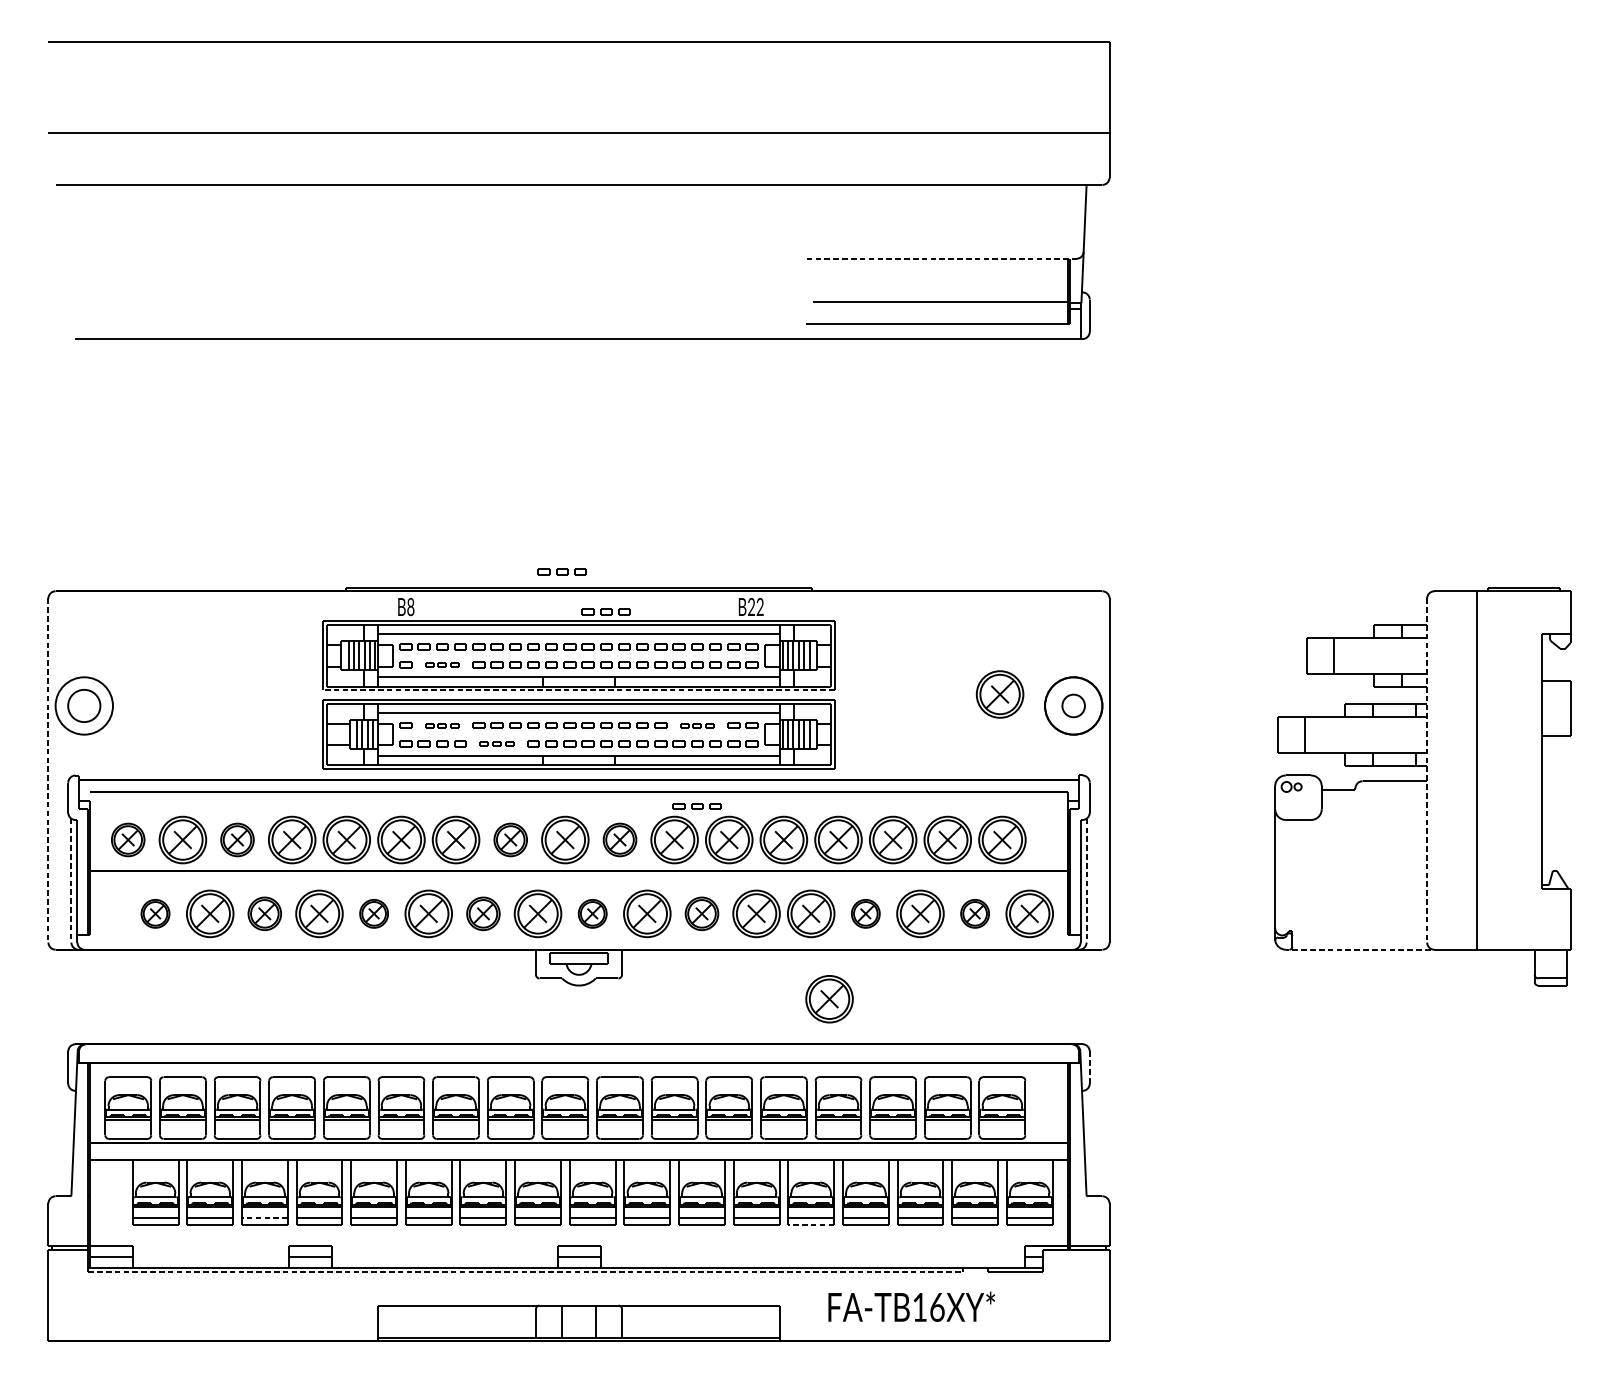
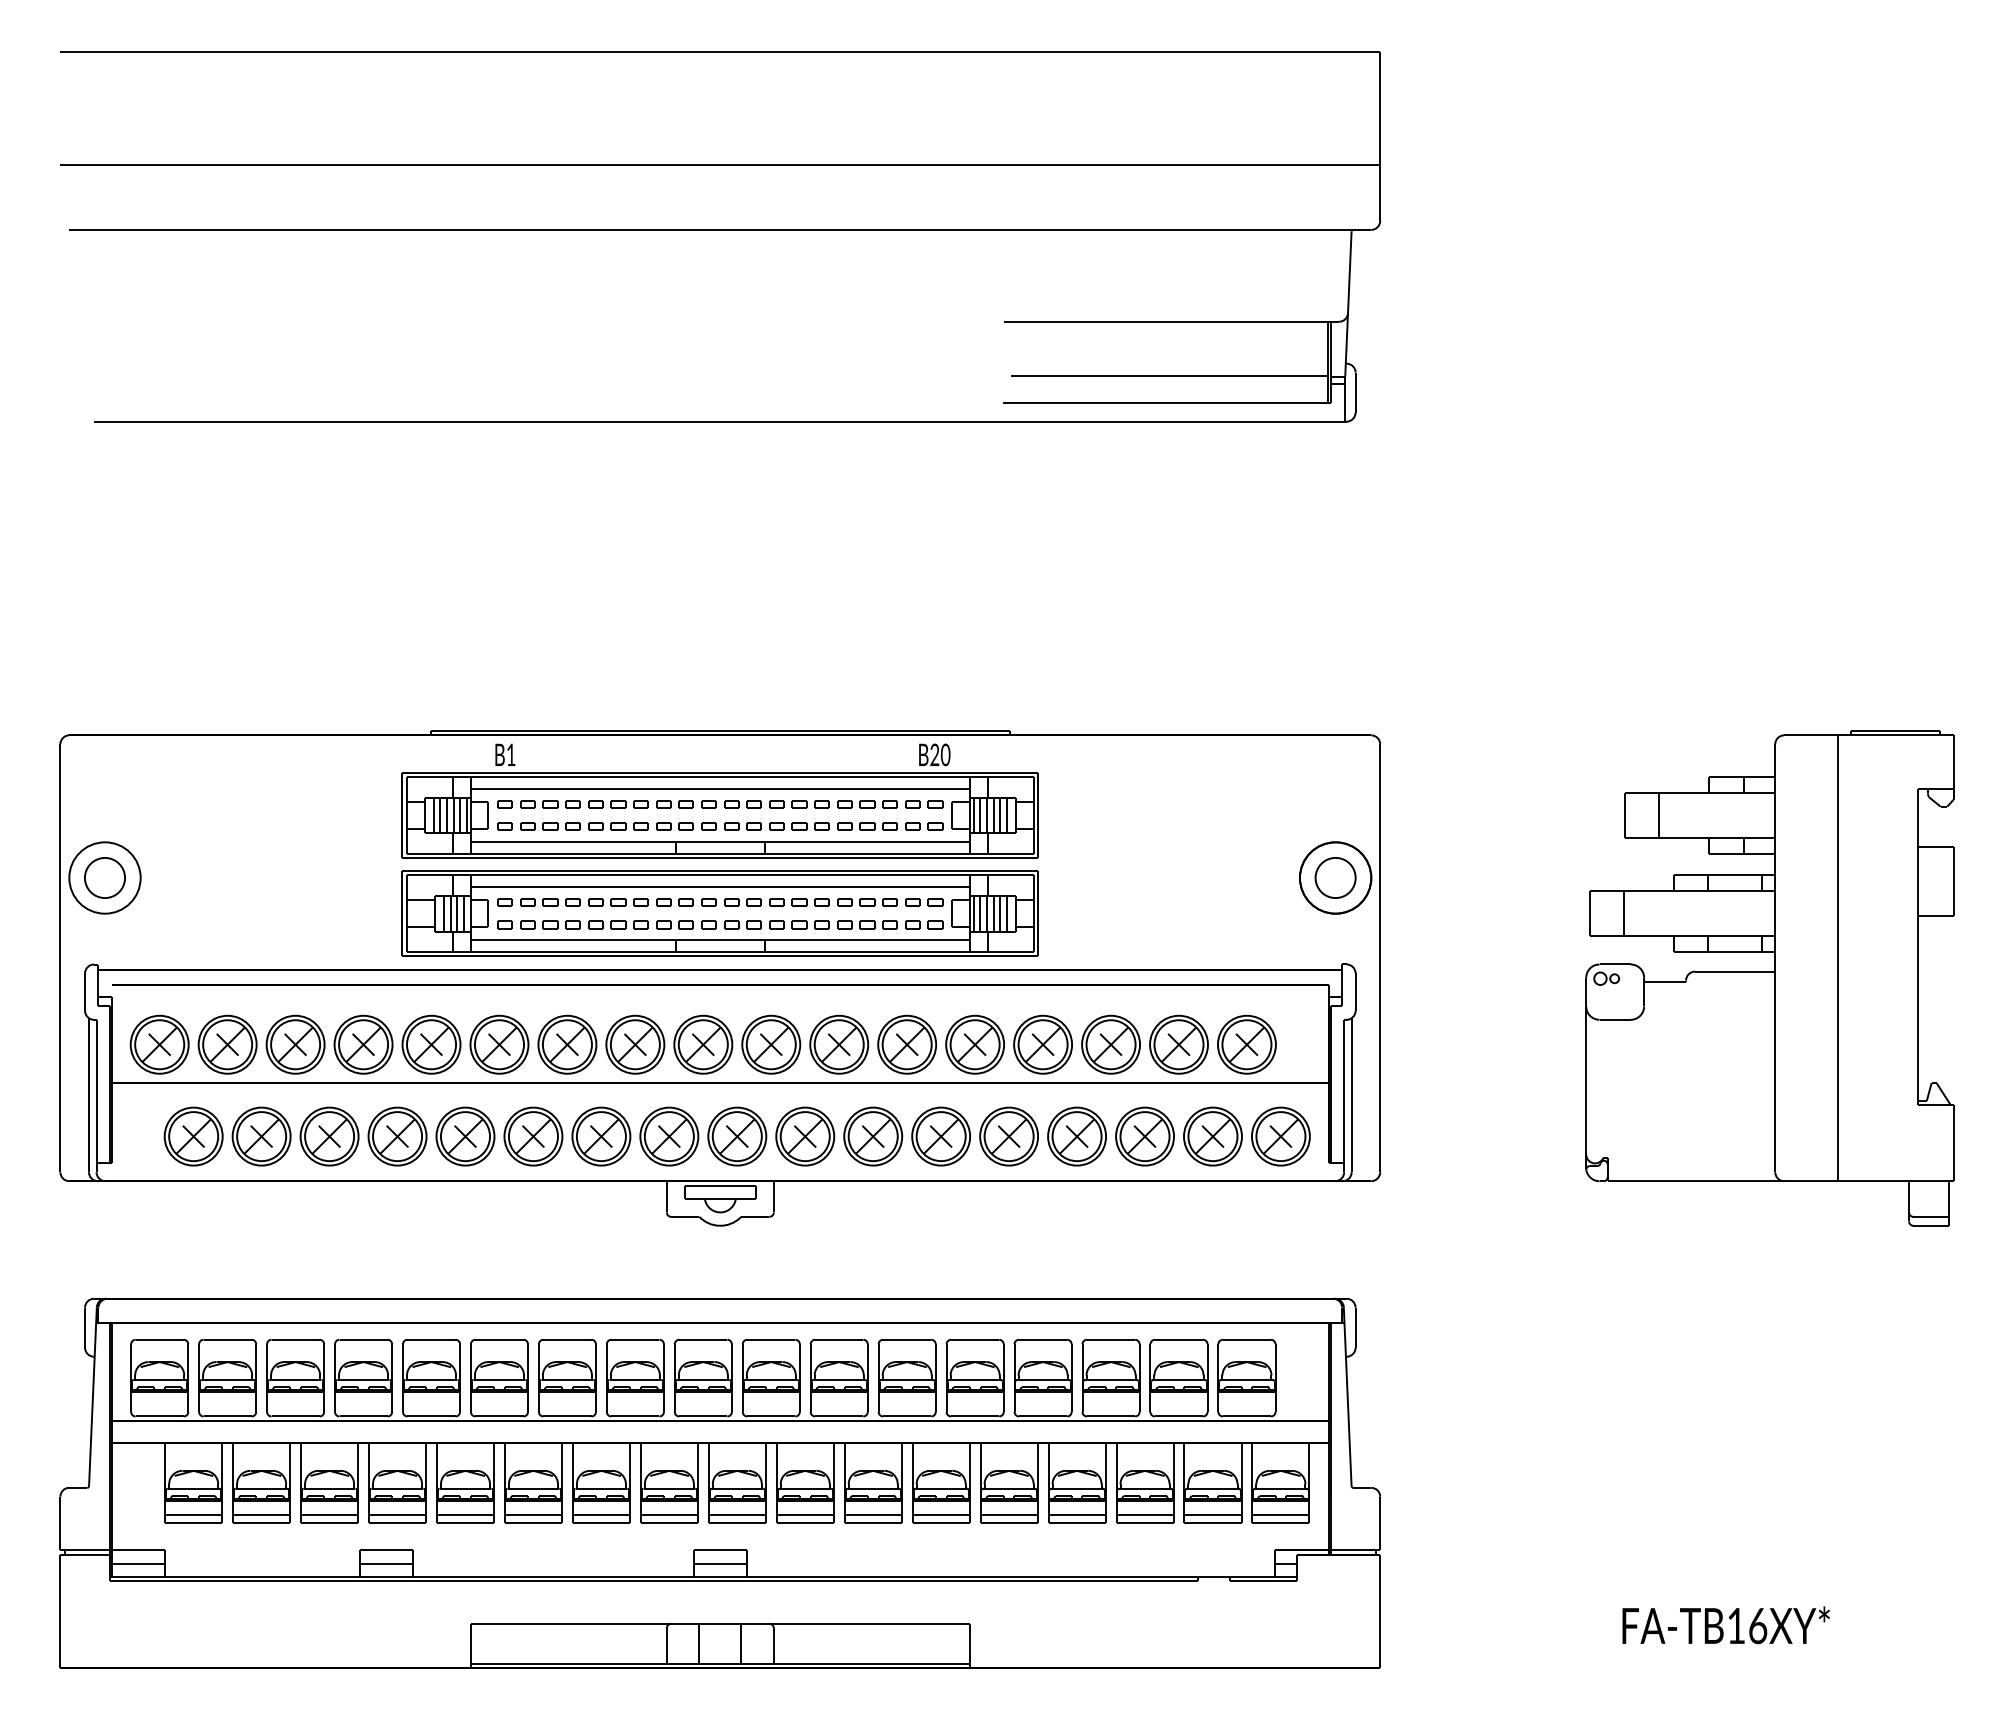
line: (941, 258) -> (1171, 321), dashed -> solid
part: (562, 571) -> (699, 710), removed
text: (410, 606) -> (510, 754), B8 -> B1
text: (760, 607) -> (945, 755), B22 -> B20
part: (606, 612) -> (754, 761), removed
part: (442, 664) -> (550, 826), size x1.43
line: (579, 690) -> (720, 858), dashed -> solid
part: (999, 694) -> (1243, 863), removed
part: (1073, 705) -> (1335, 877), size x1.43
part: (442, 725) -> (550, 902), size x1.43
part: (697, 725) -> (867, 902), size x1.43
part: (497, 743) -> (618, 924), size x1.43
line: (48, 770) -> (60, 958), dashed -> solid
line: (1427, 770) -> (1775, 958), dashed -> solid
part: (697, 806) -> (867, 1002), removed
part: (128, 839) -> (159, 1044), size x1.43
part: (237, 839) -> (295, 1044), size x1.43
part: (510, 839) -> (635, 1044), size x1.43
part: (620, 839) -> (771, 1044), size x1.43
line: (71, 880) -> (88, 1095), dashed -> solid
line: (1086, 880) -> (1351, 1095), dashed -> solid
part: (155, 913) -> (193, 1136), size x1.67
part: (264, 913) -> (329, 1136), size x1.43
part: (374, 913) -> (465, 1136), size x1.67
part: (483, 913) -> (601, 1136), size x1.43
part: (592, 913) -> (737, 1136), size x1.67
part: (702, 913) -> (873, 1136), size x1.43
part: (865, 913) -> (1076, 1136), size x1.67
part: (974, 913) -> (1212, 1136), size x1.67
line: (1363, 949) -> (1696, 1181), dashed -> solid
part: (829, 999) -> (1031, 1242), removed
line: (1089, 1068) -> (1355, 1328), dashed -> solid
line: (264, 1217) -> (329, 1514), dashed -> solid
line: (811, 1224) -> (1009, 1523), dashed -> solid
line: (526, 1271) -> (654, 1581), dashed -> solid
text: (911, 1306) -> (1725, 1625), moved

